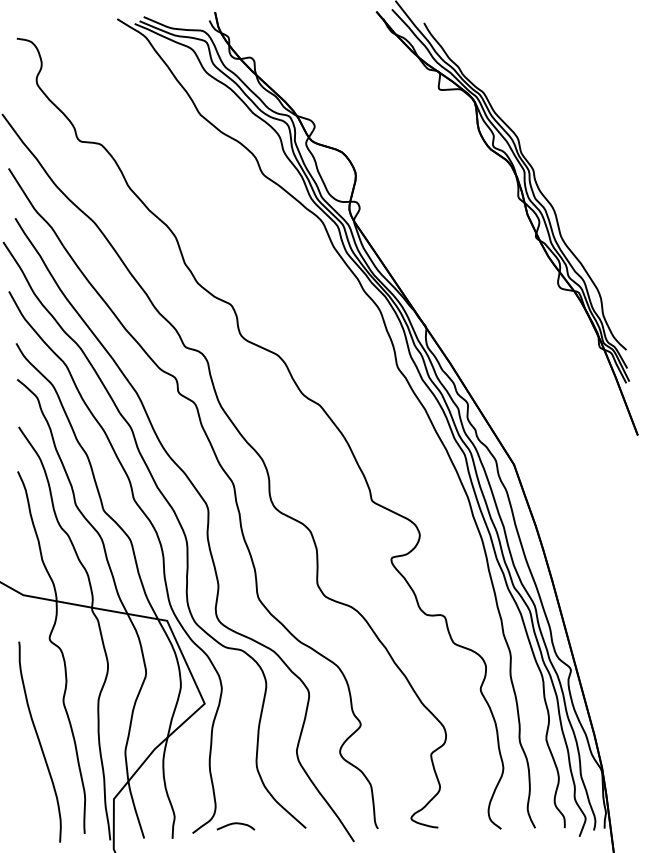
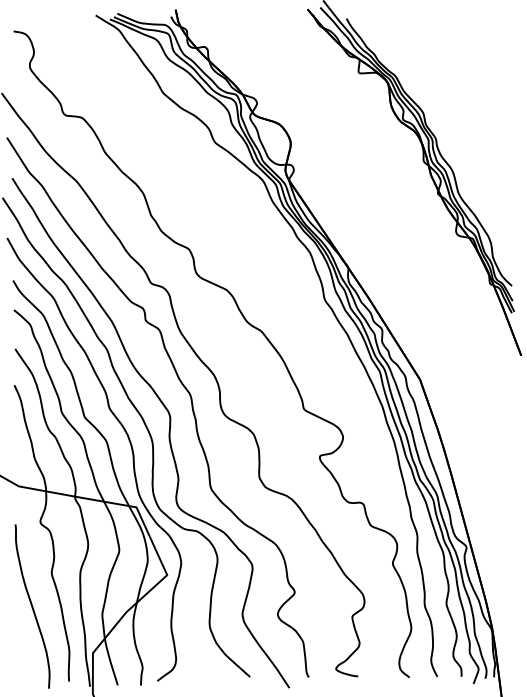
curve: (235, 824) -> (192, 673), removed

